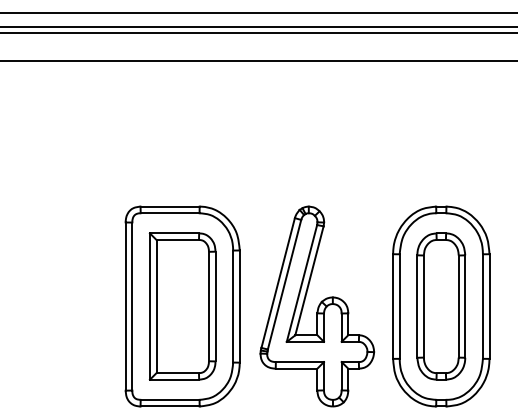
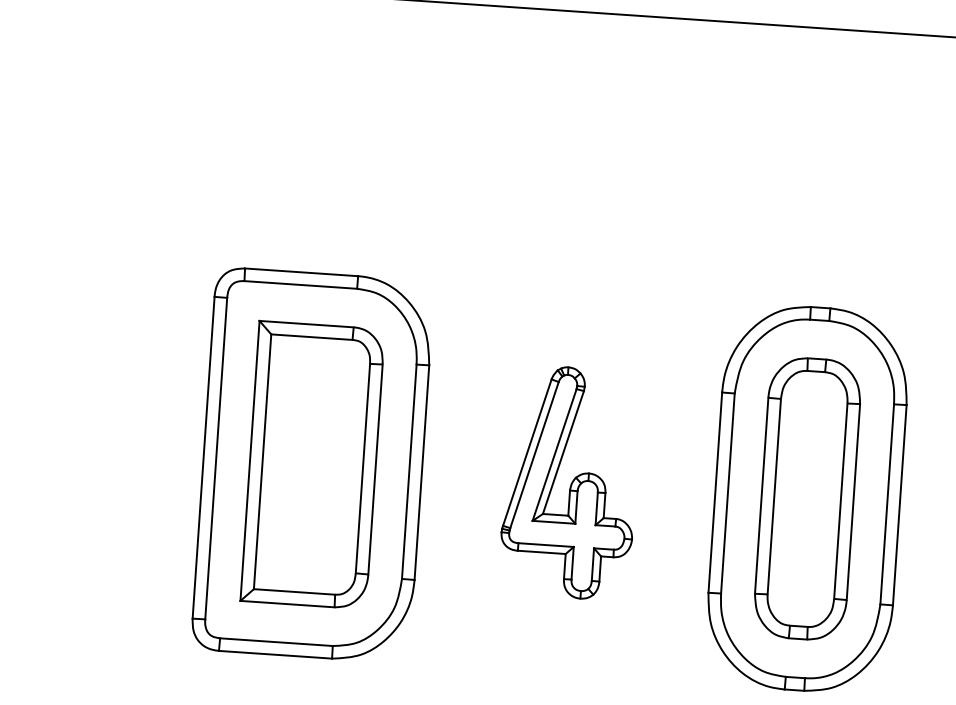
part: (317, 306) -> (570, 482), size x0.6

